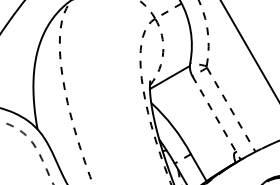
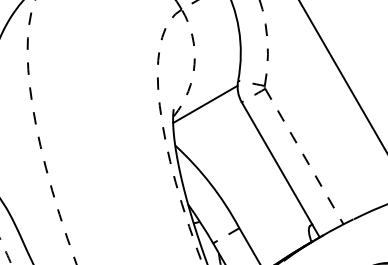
line: (216, 118) -> (280, 170), dashed -> solid

